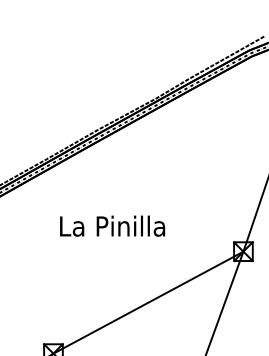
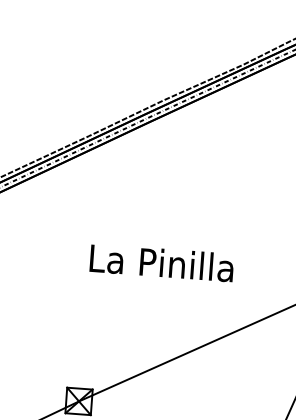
text: (112, 225) -> (161, 262), moved

